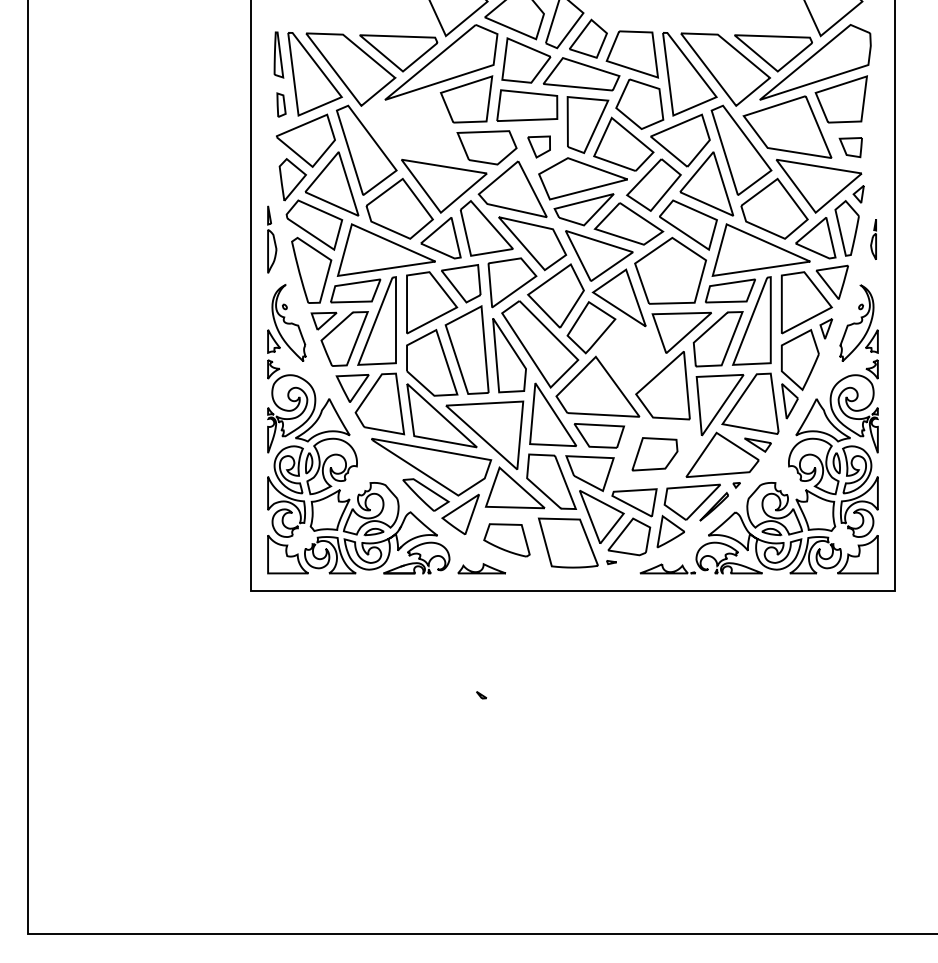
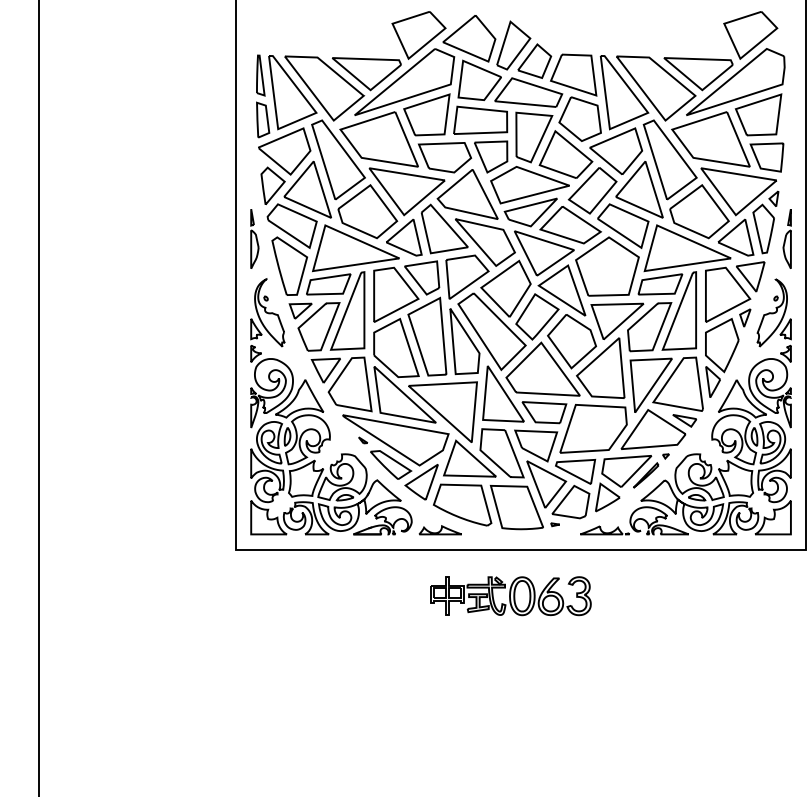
part: (281, 104) -> (263, 119), size x1.67
part: (412, 126) -> (379, 138), added
part: (538, 146) -> (490, 156), size x1.67
part: (850, 147) -> (766, 157), size x1.67
part: (873, 239) -> (787, 238), size x1.67
part: (630, 355) -> (571, 341), added
part: (654, 454) -> (593, 429), size x1.67
part: (506, 540) -> (462, 505), size x1.43
part: (561, 642) -> (510, 595), added
part: (481, 695) -> (363, 440), moved

